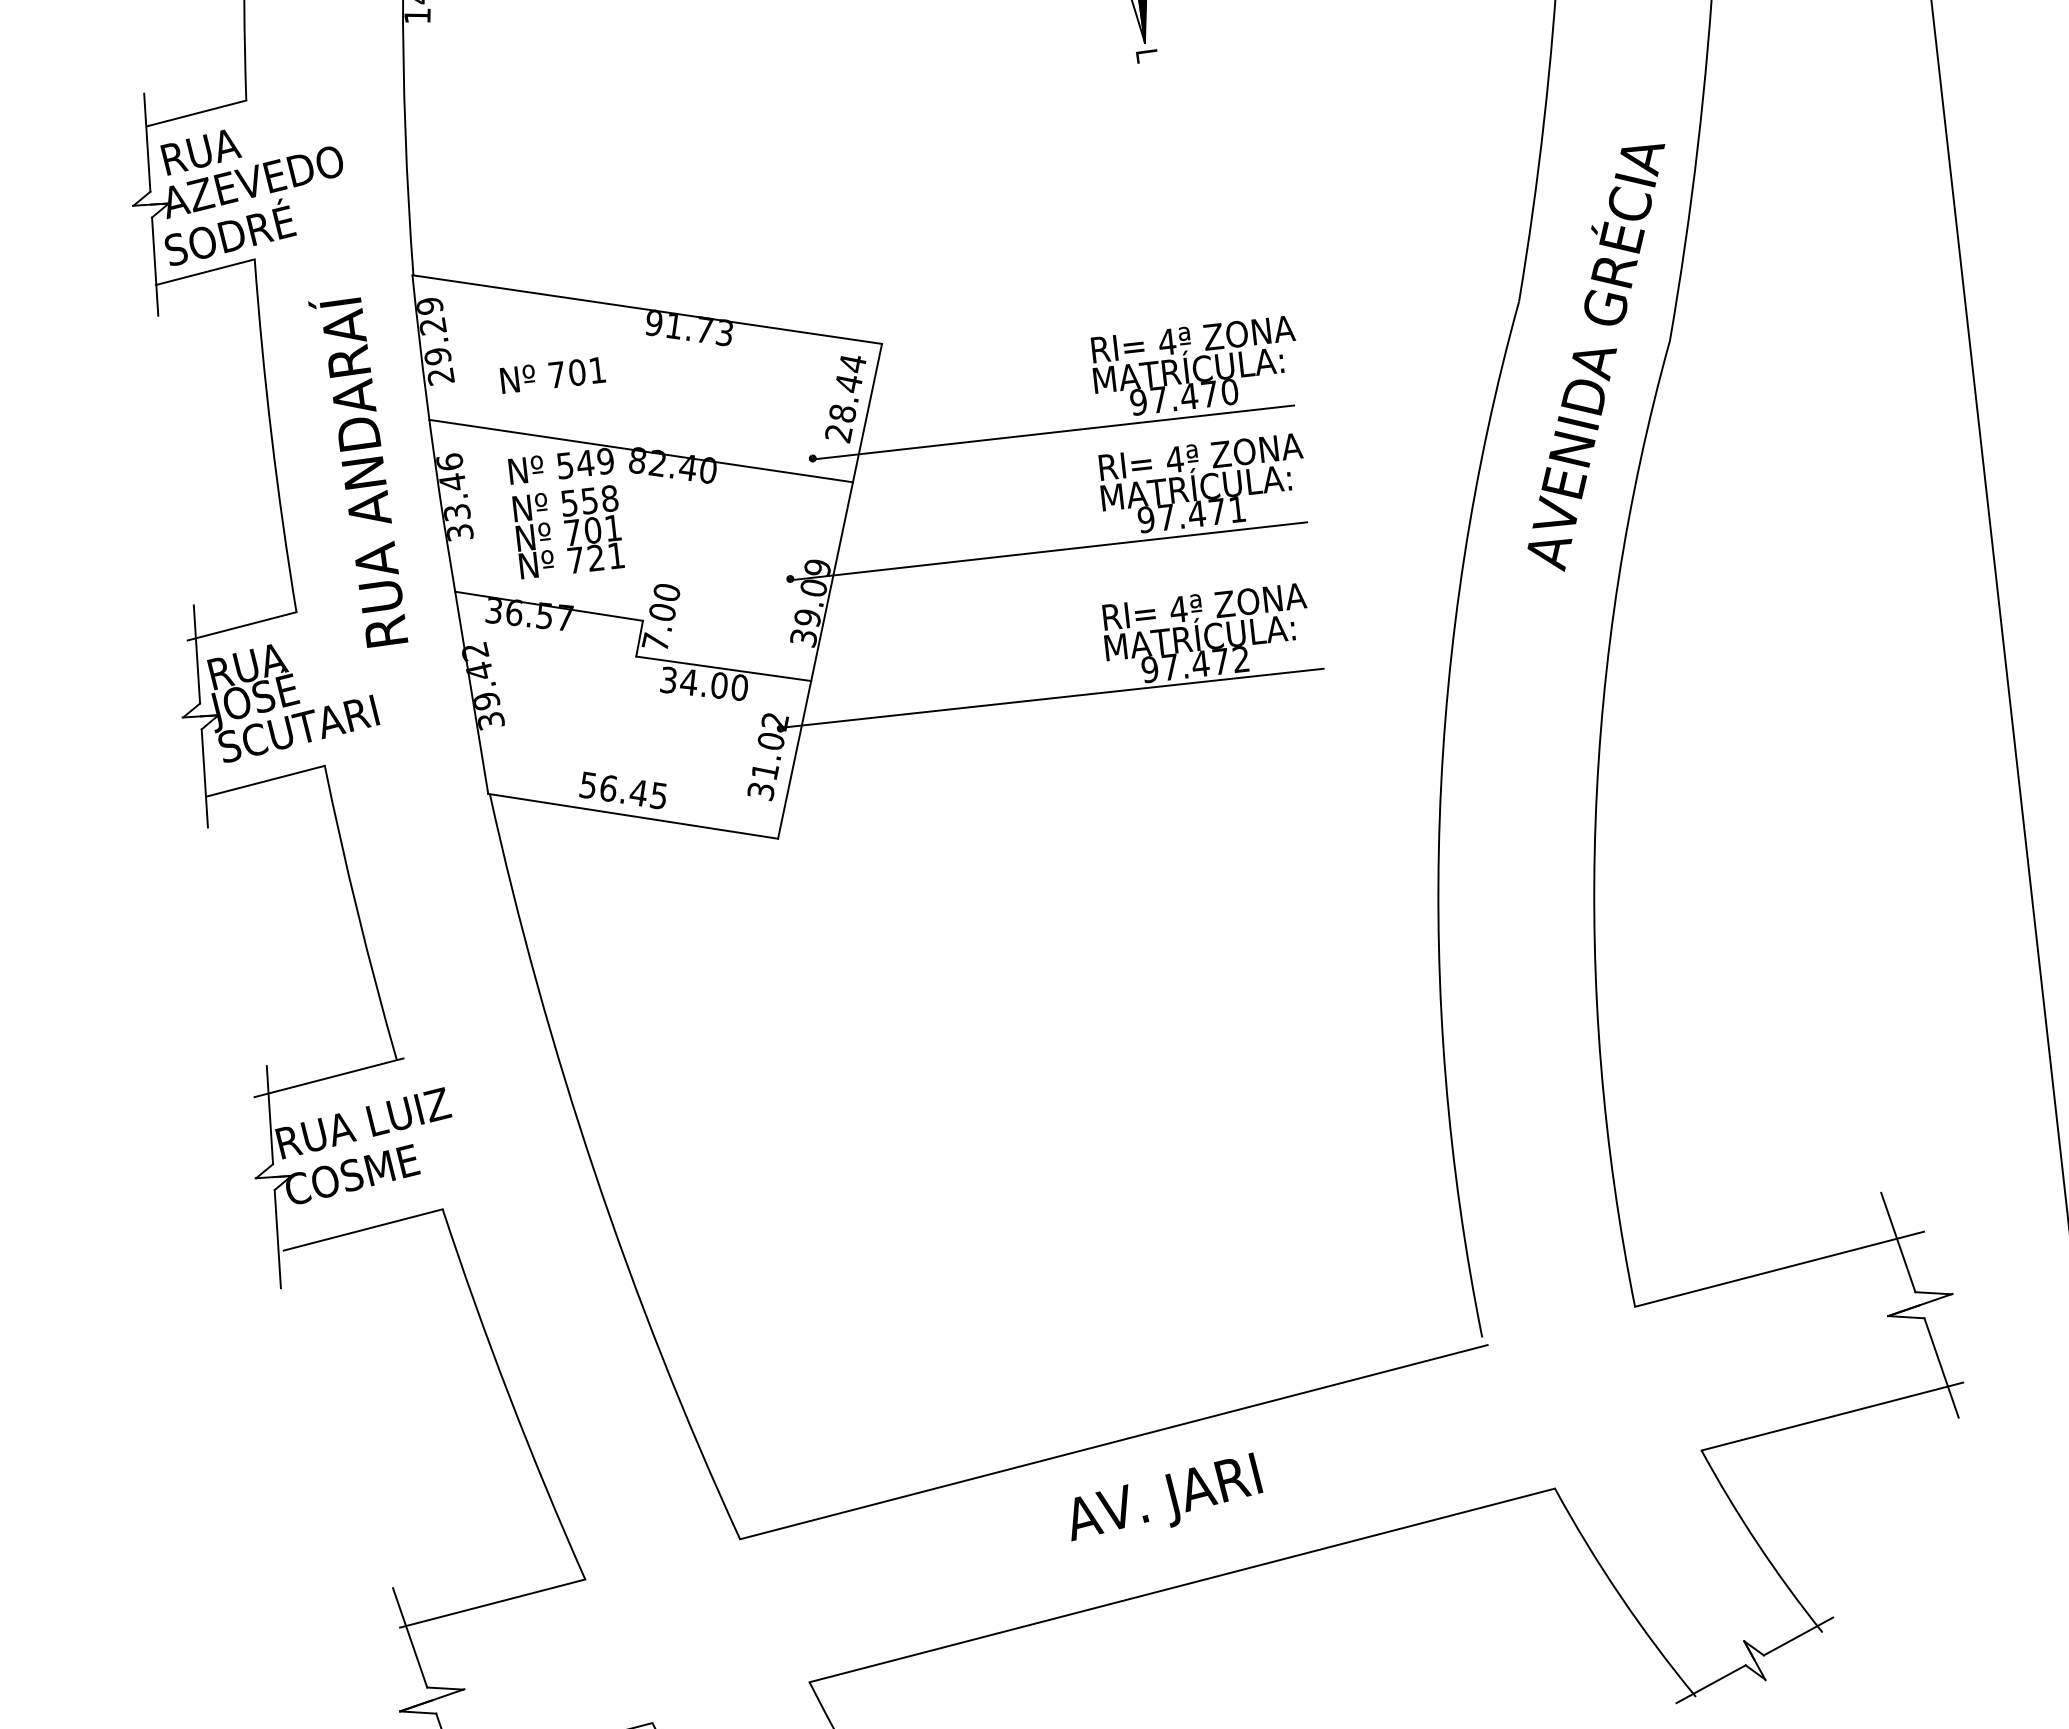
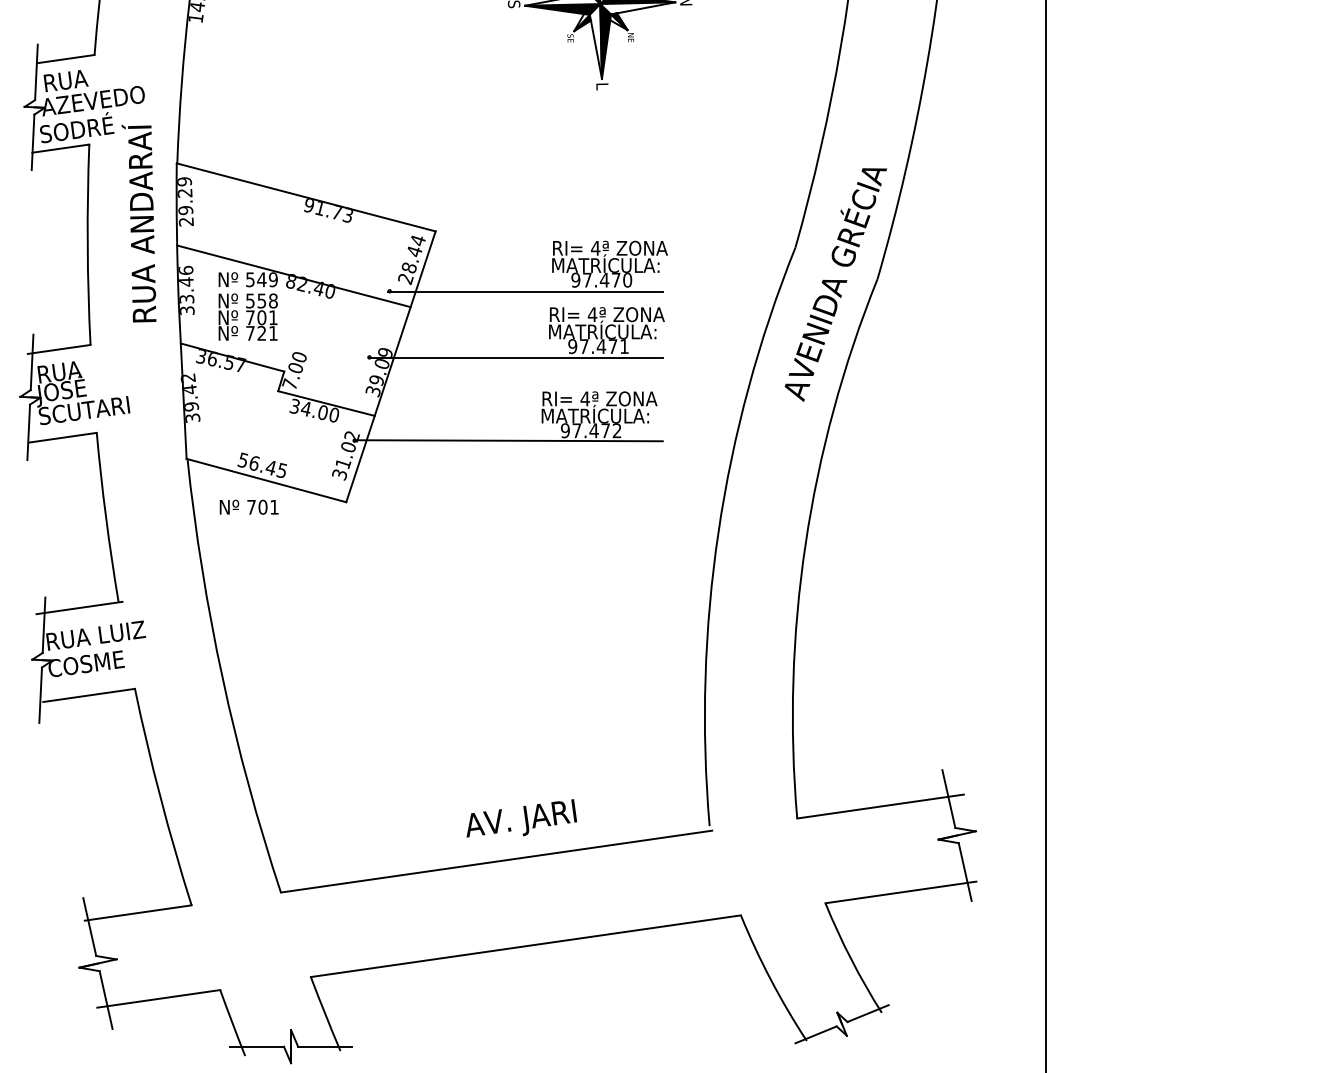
text: (551, 374) -> (248, 506), moved
text: (357, 472) -> (138, 223), moved
text: (1164, 1496) -> (521, 818), moved

